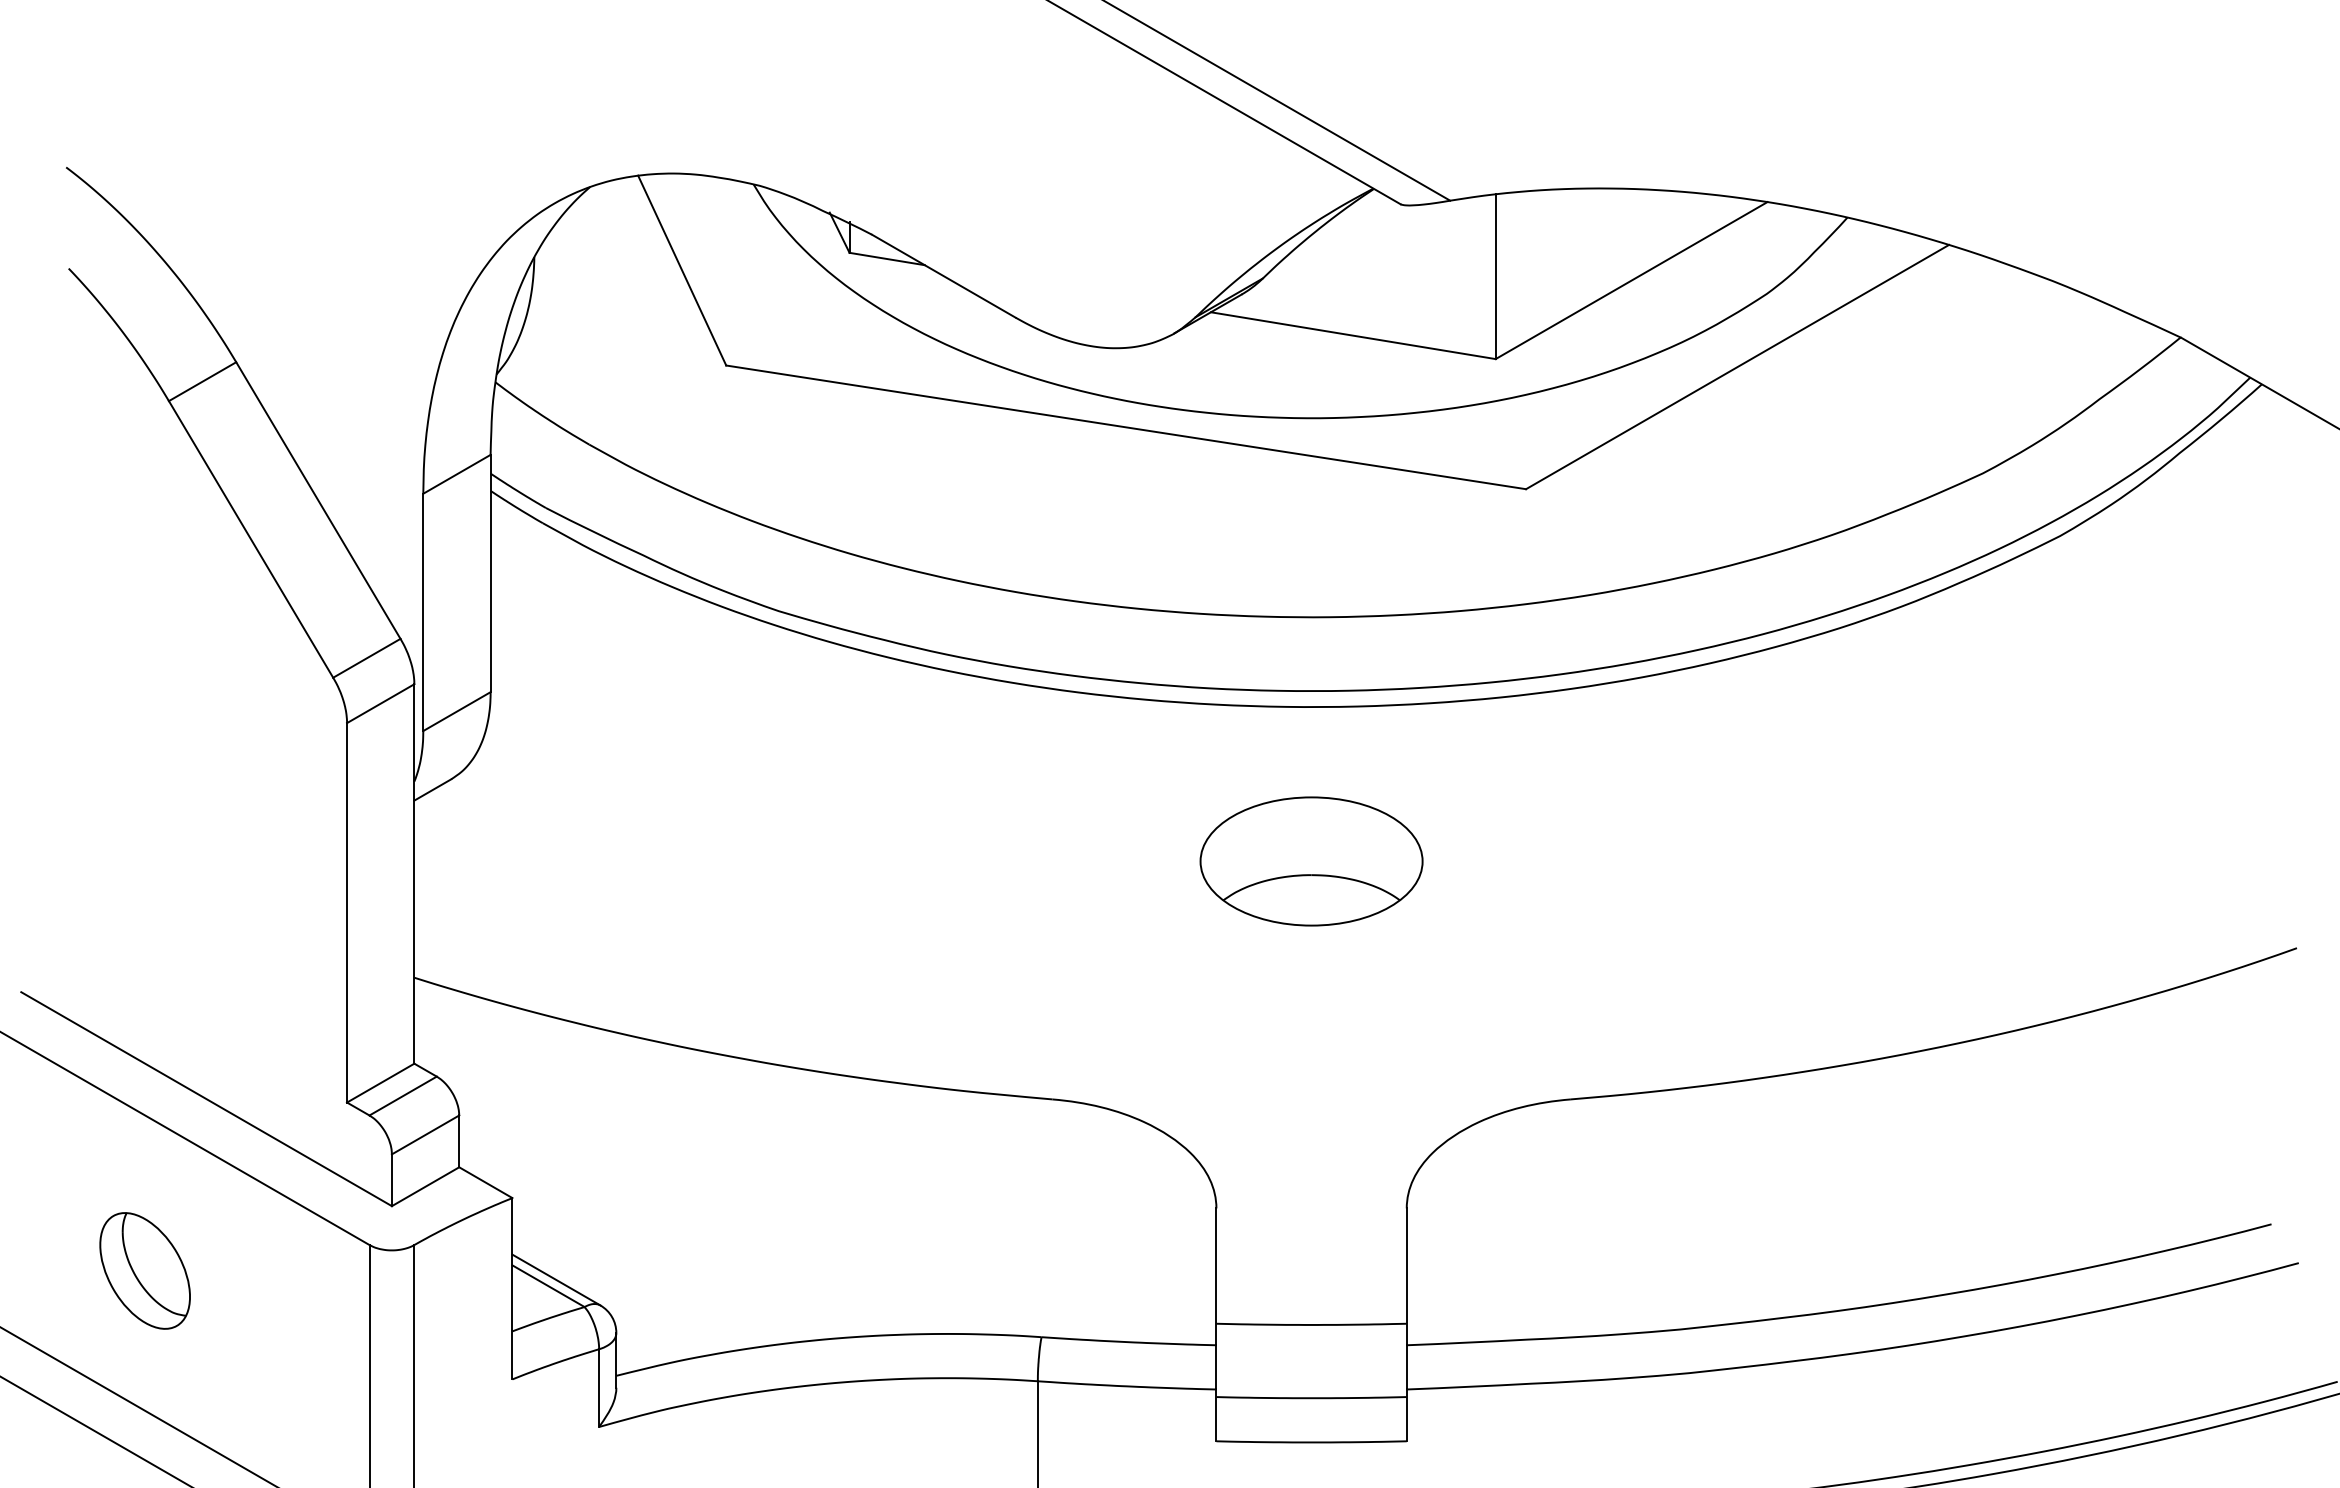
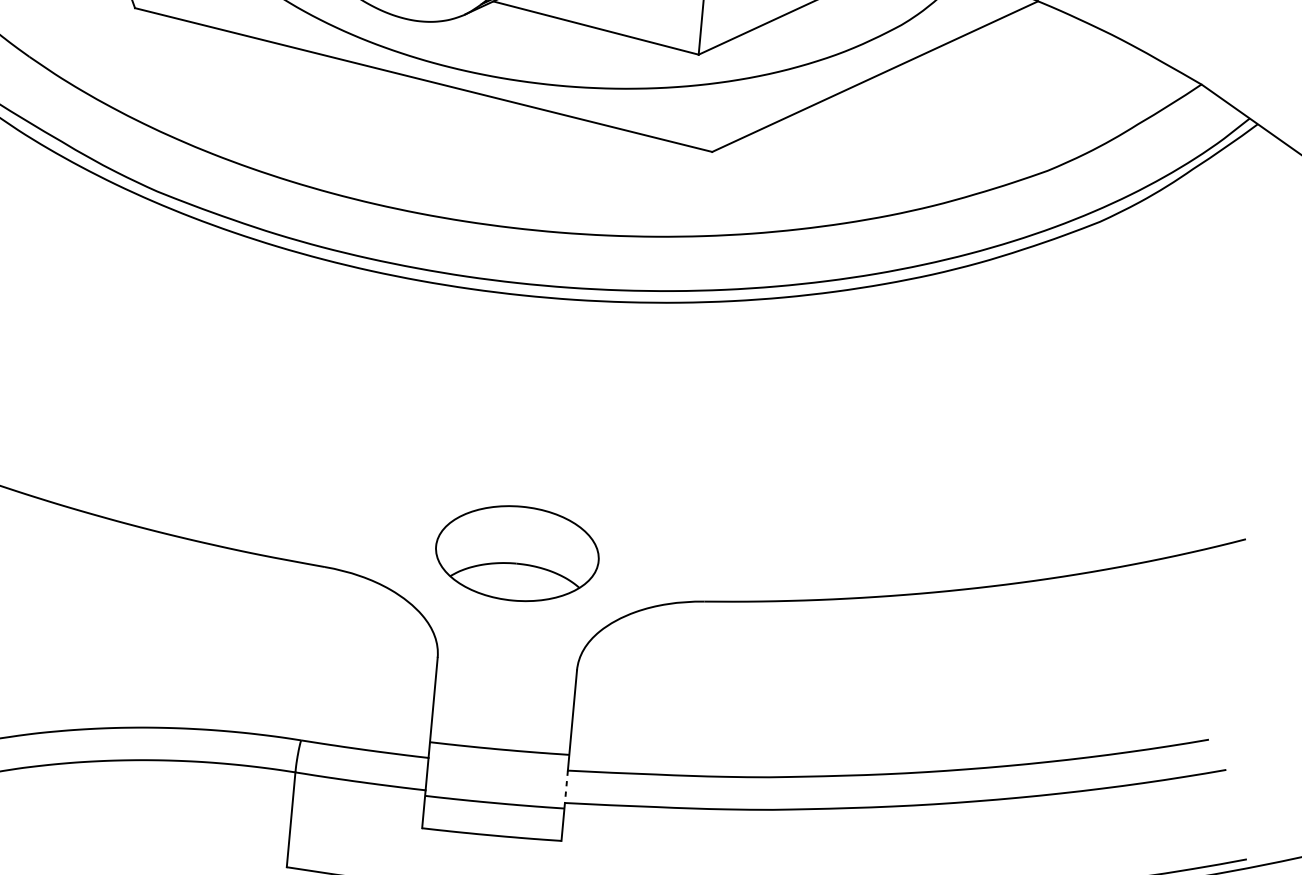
part: (1311, 861) -> (517, 553), moved
line: (1406, 1367) -> (566, 786), solid -> dashed

